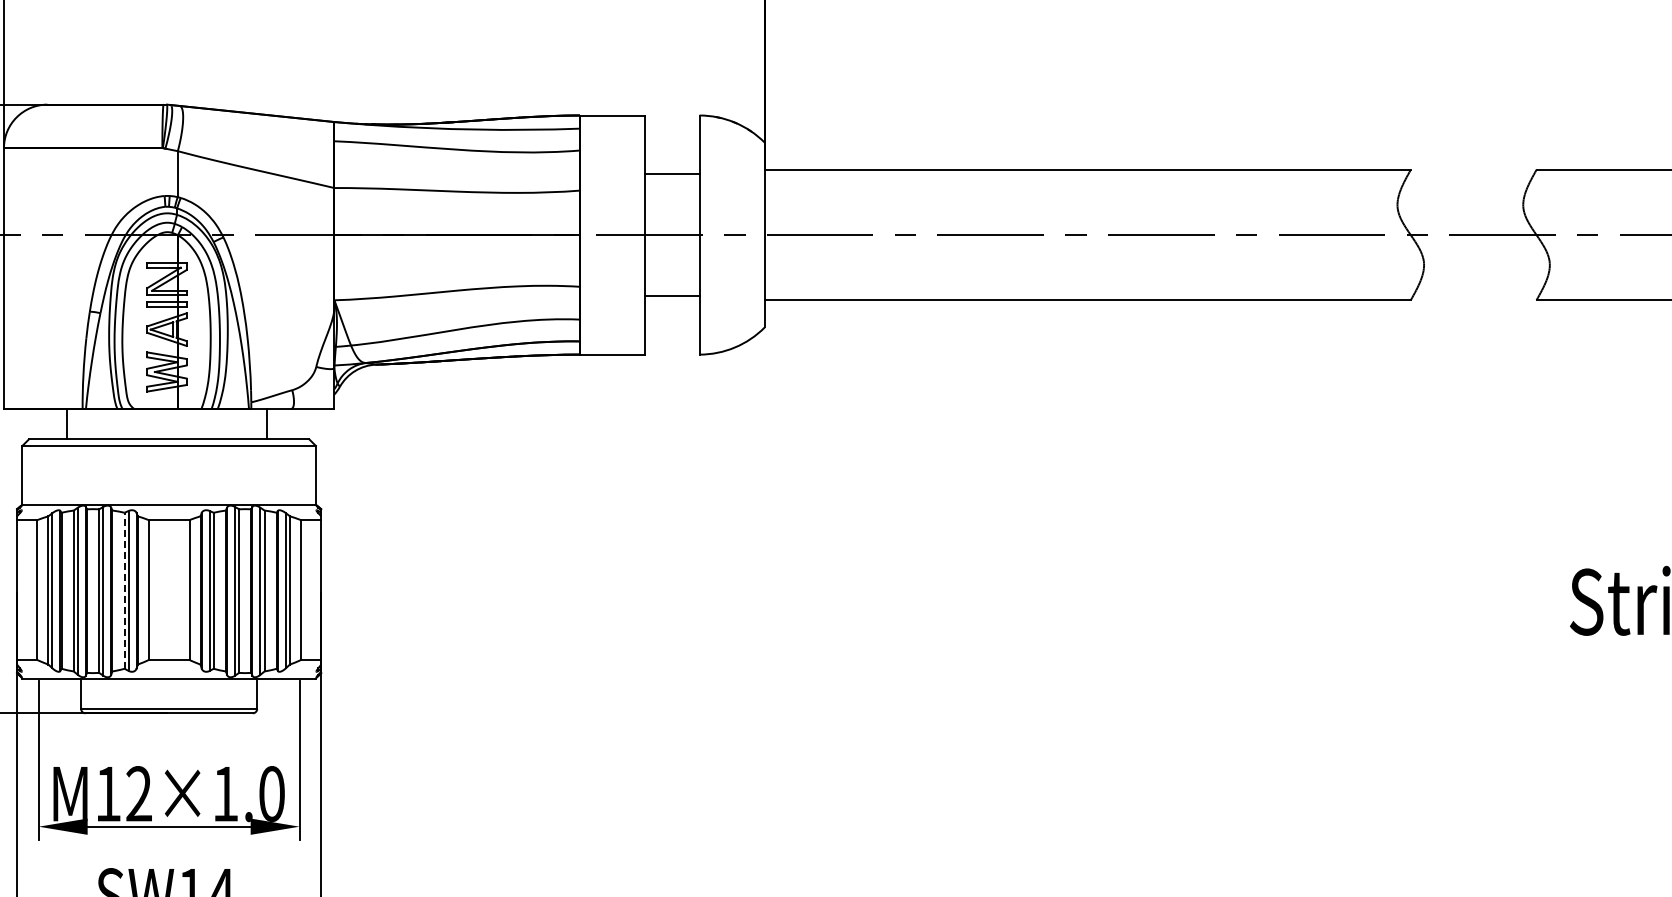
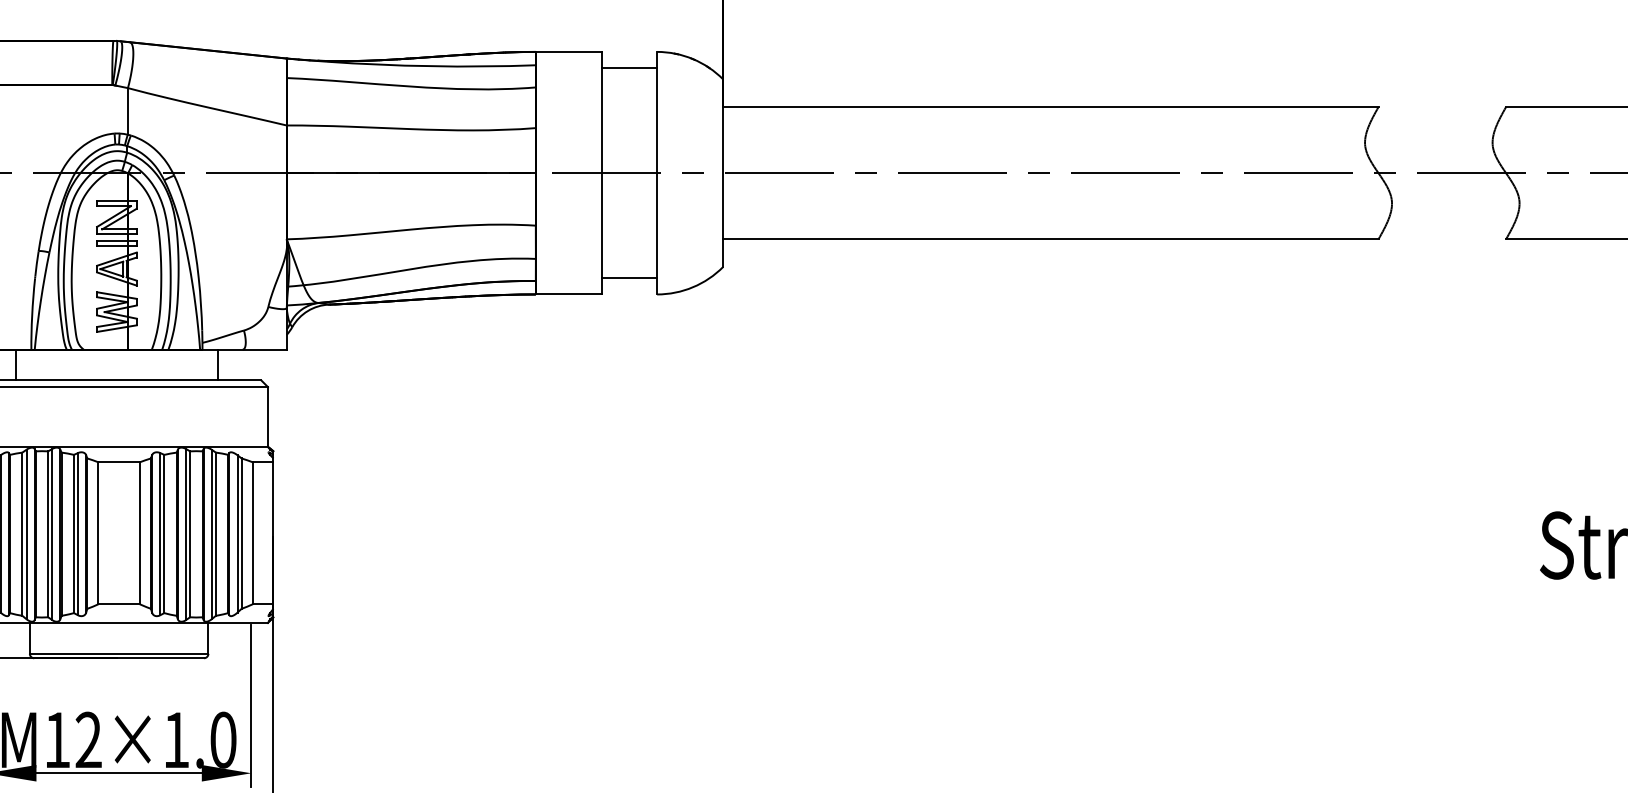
line: (672, 173) -> (629, 68), moved
line: (672, 296) -> (629, 278), moved
line: (124, 590) -> (73, 533), dashed -> solid

